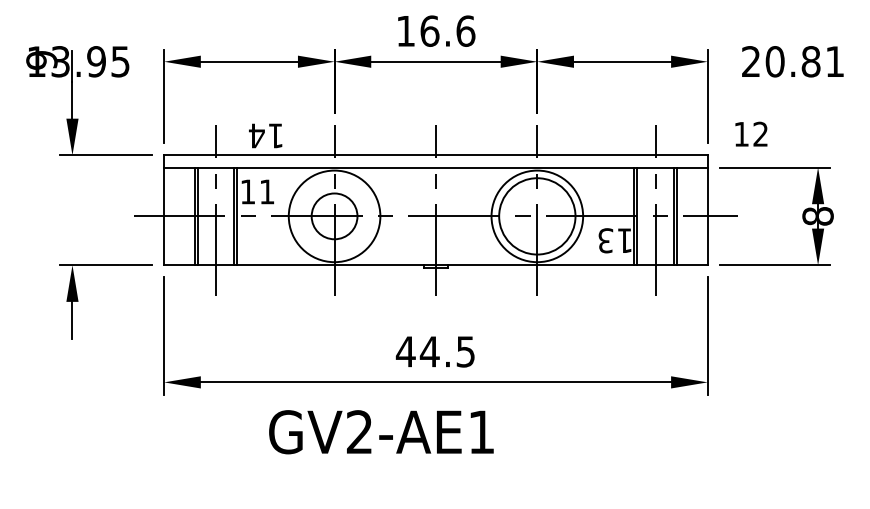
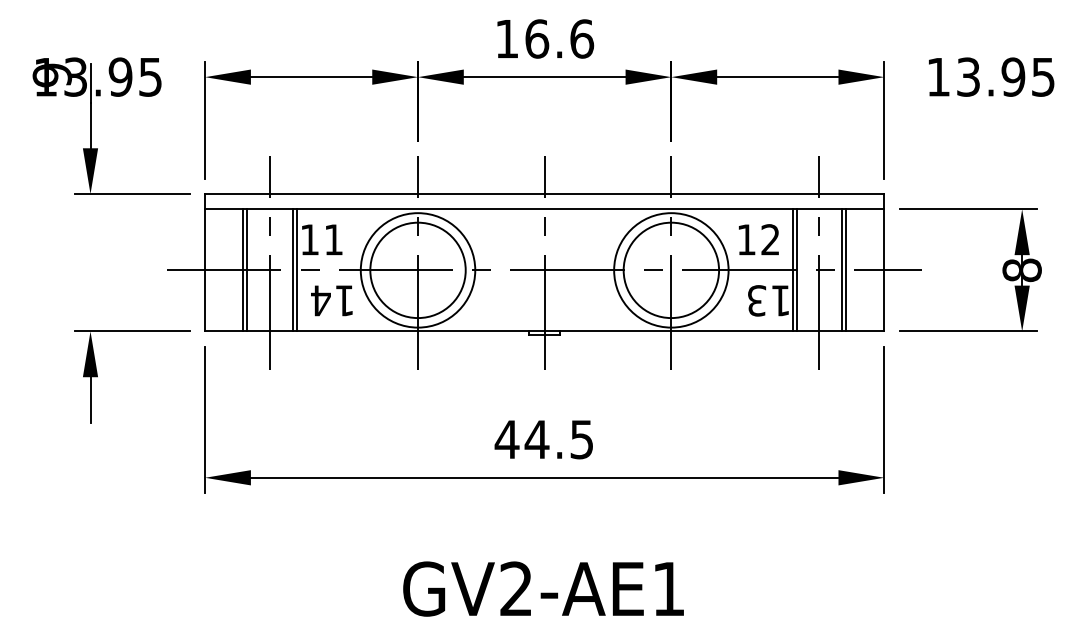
text: (792, 61) -> (990, 76), 20.81 -> 13.95
text: (751, 134) -> (758, 239), moved
text: (265, 135) -> (331, 300), moved
circle: (334, 216) -> (417, 270), size x1.67
text: (381, 431) -> (543, 588), moved

